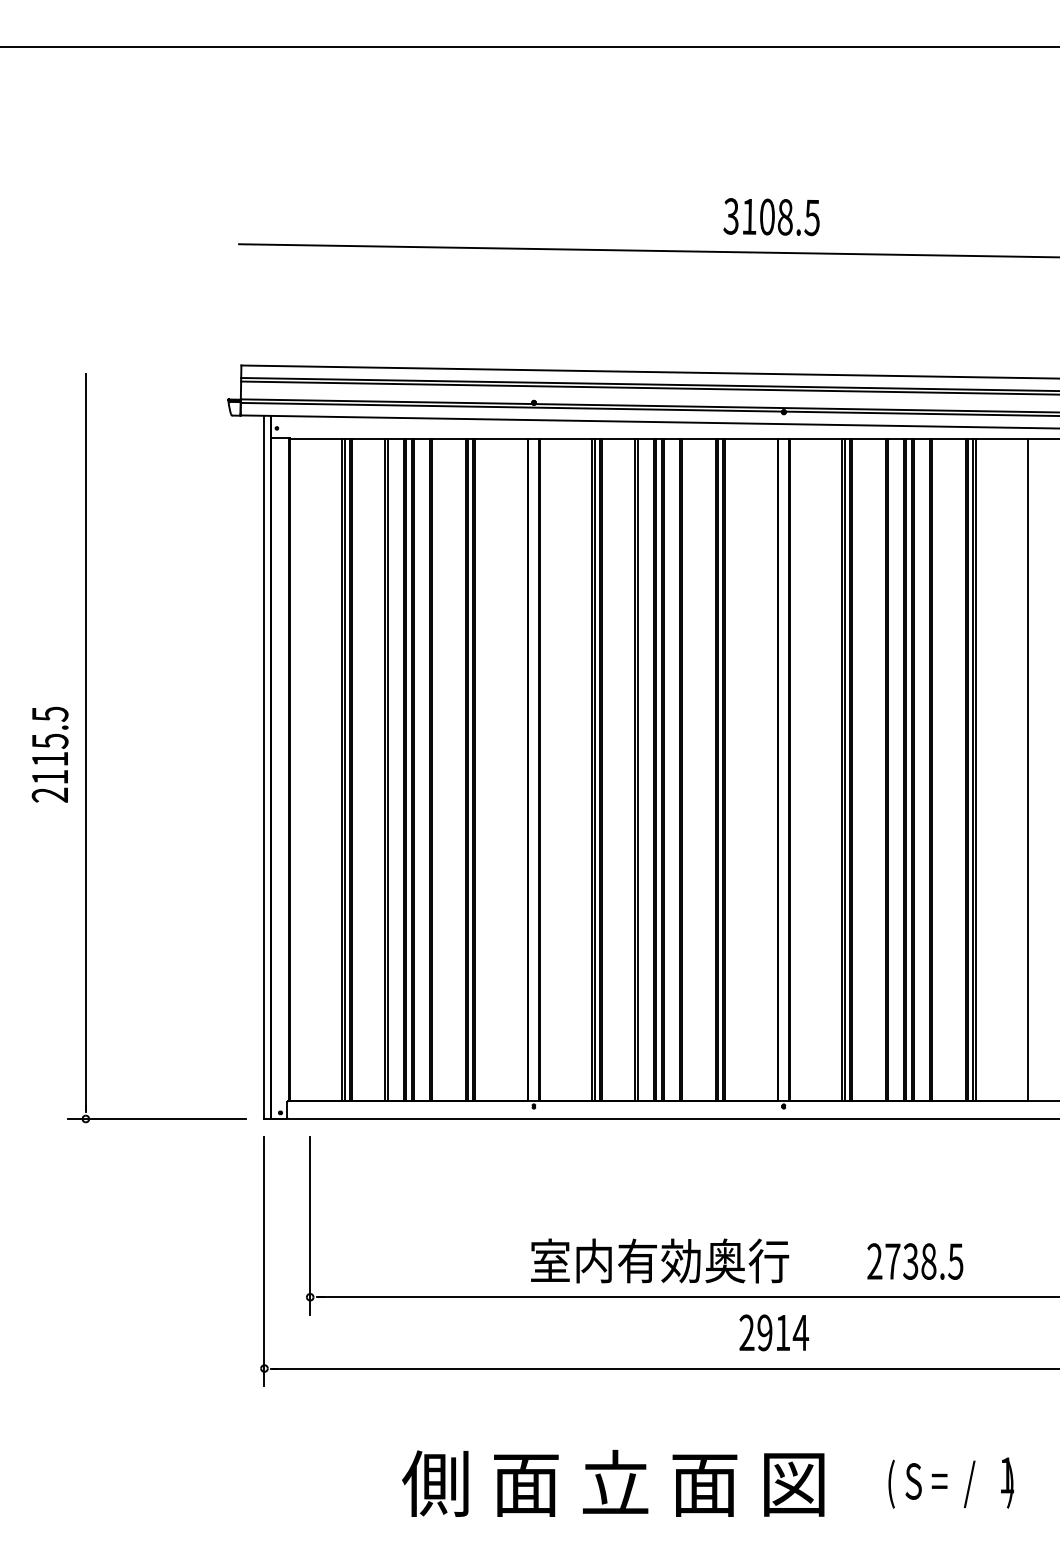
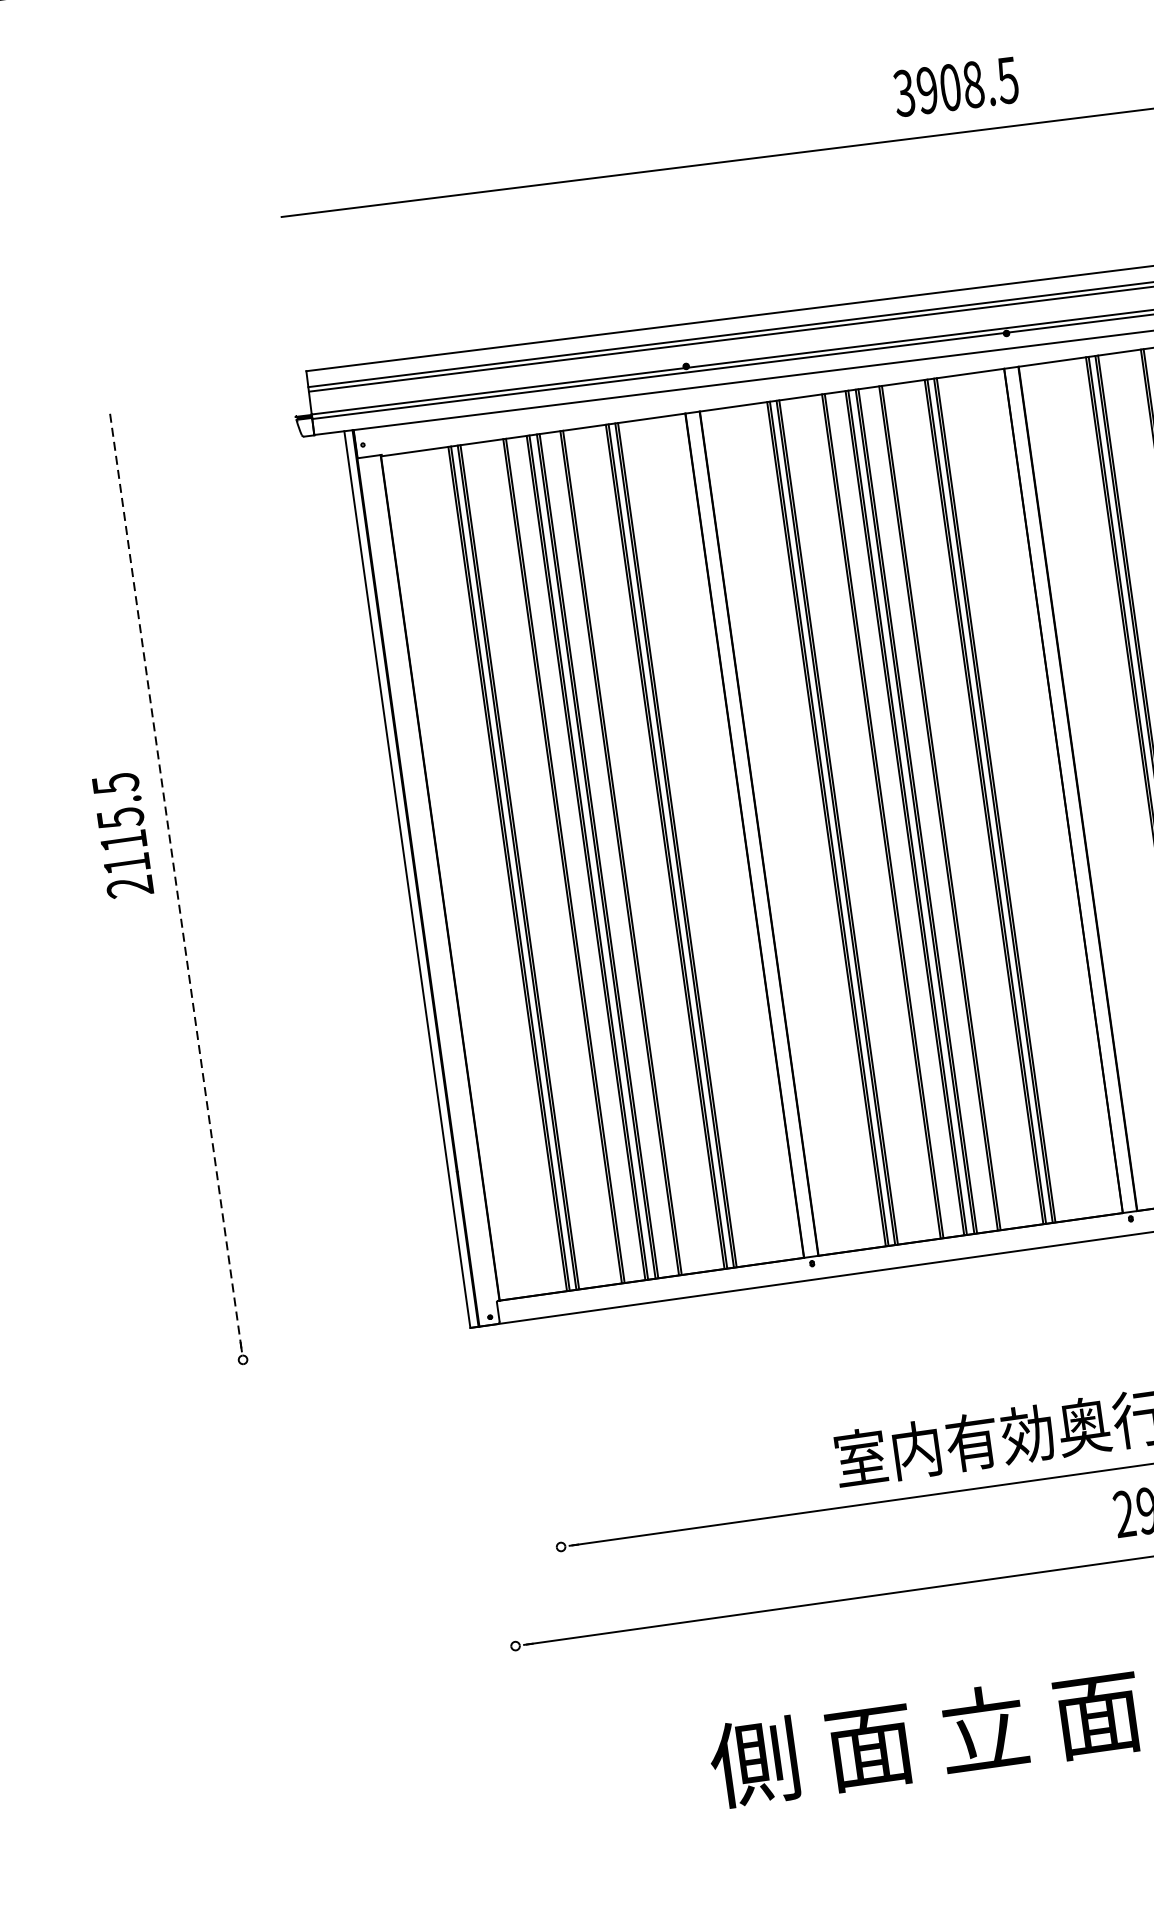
text: (749, 216) -> (927, 90), 3108.5 -> 3908.5
line: (85, 741) -> (174, 878), solid -> dashed
text: (49, 754) -> (122, 835), moved
line: (157, 1118) -> (334, 1346), removed
line: (310, 1225) -> (548, 1455), removed
line: (264, 1261) -> (496, 1509), removed

